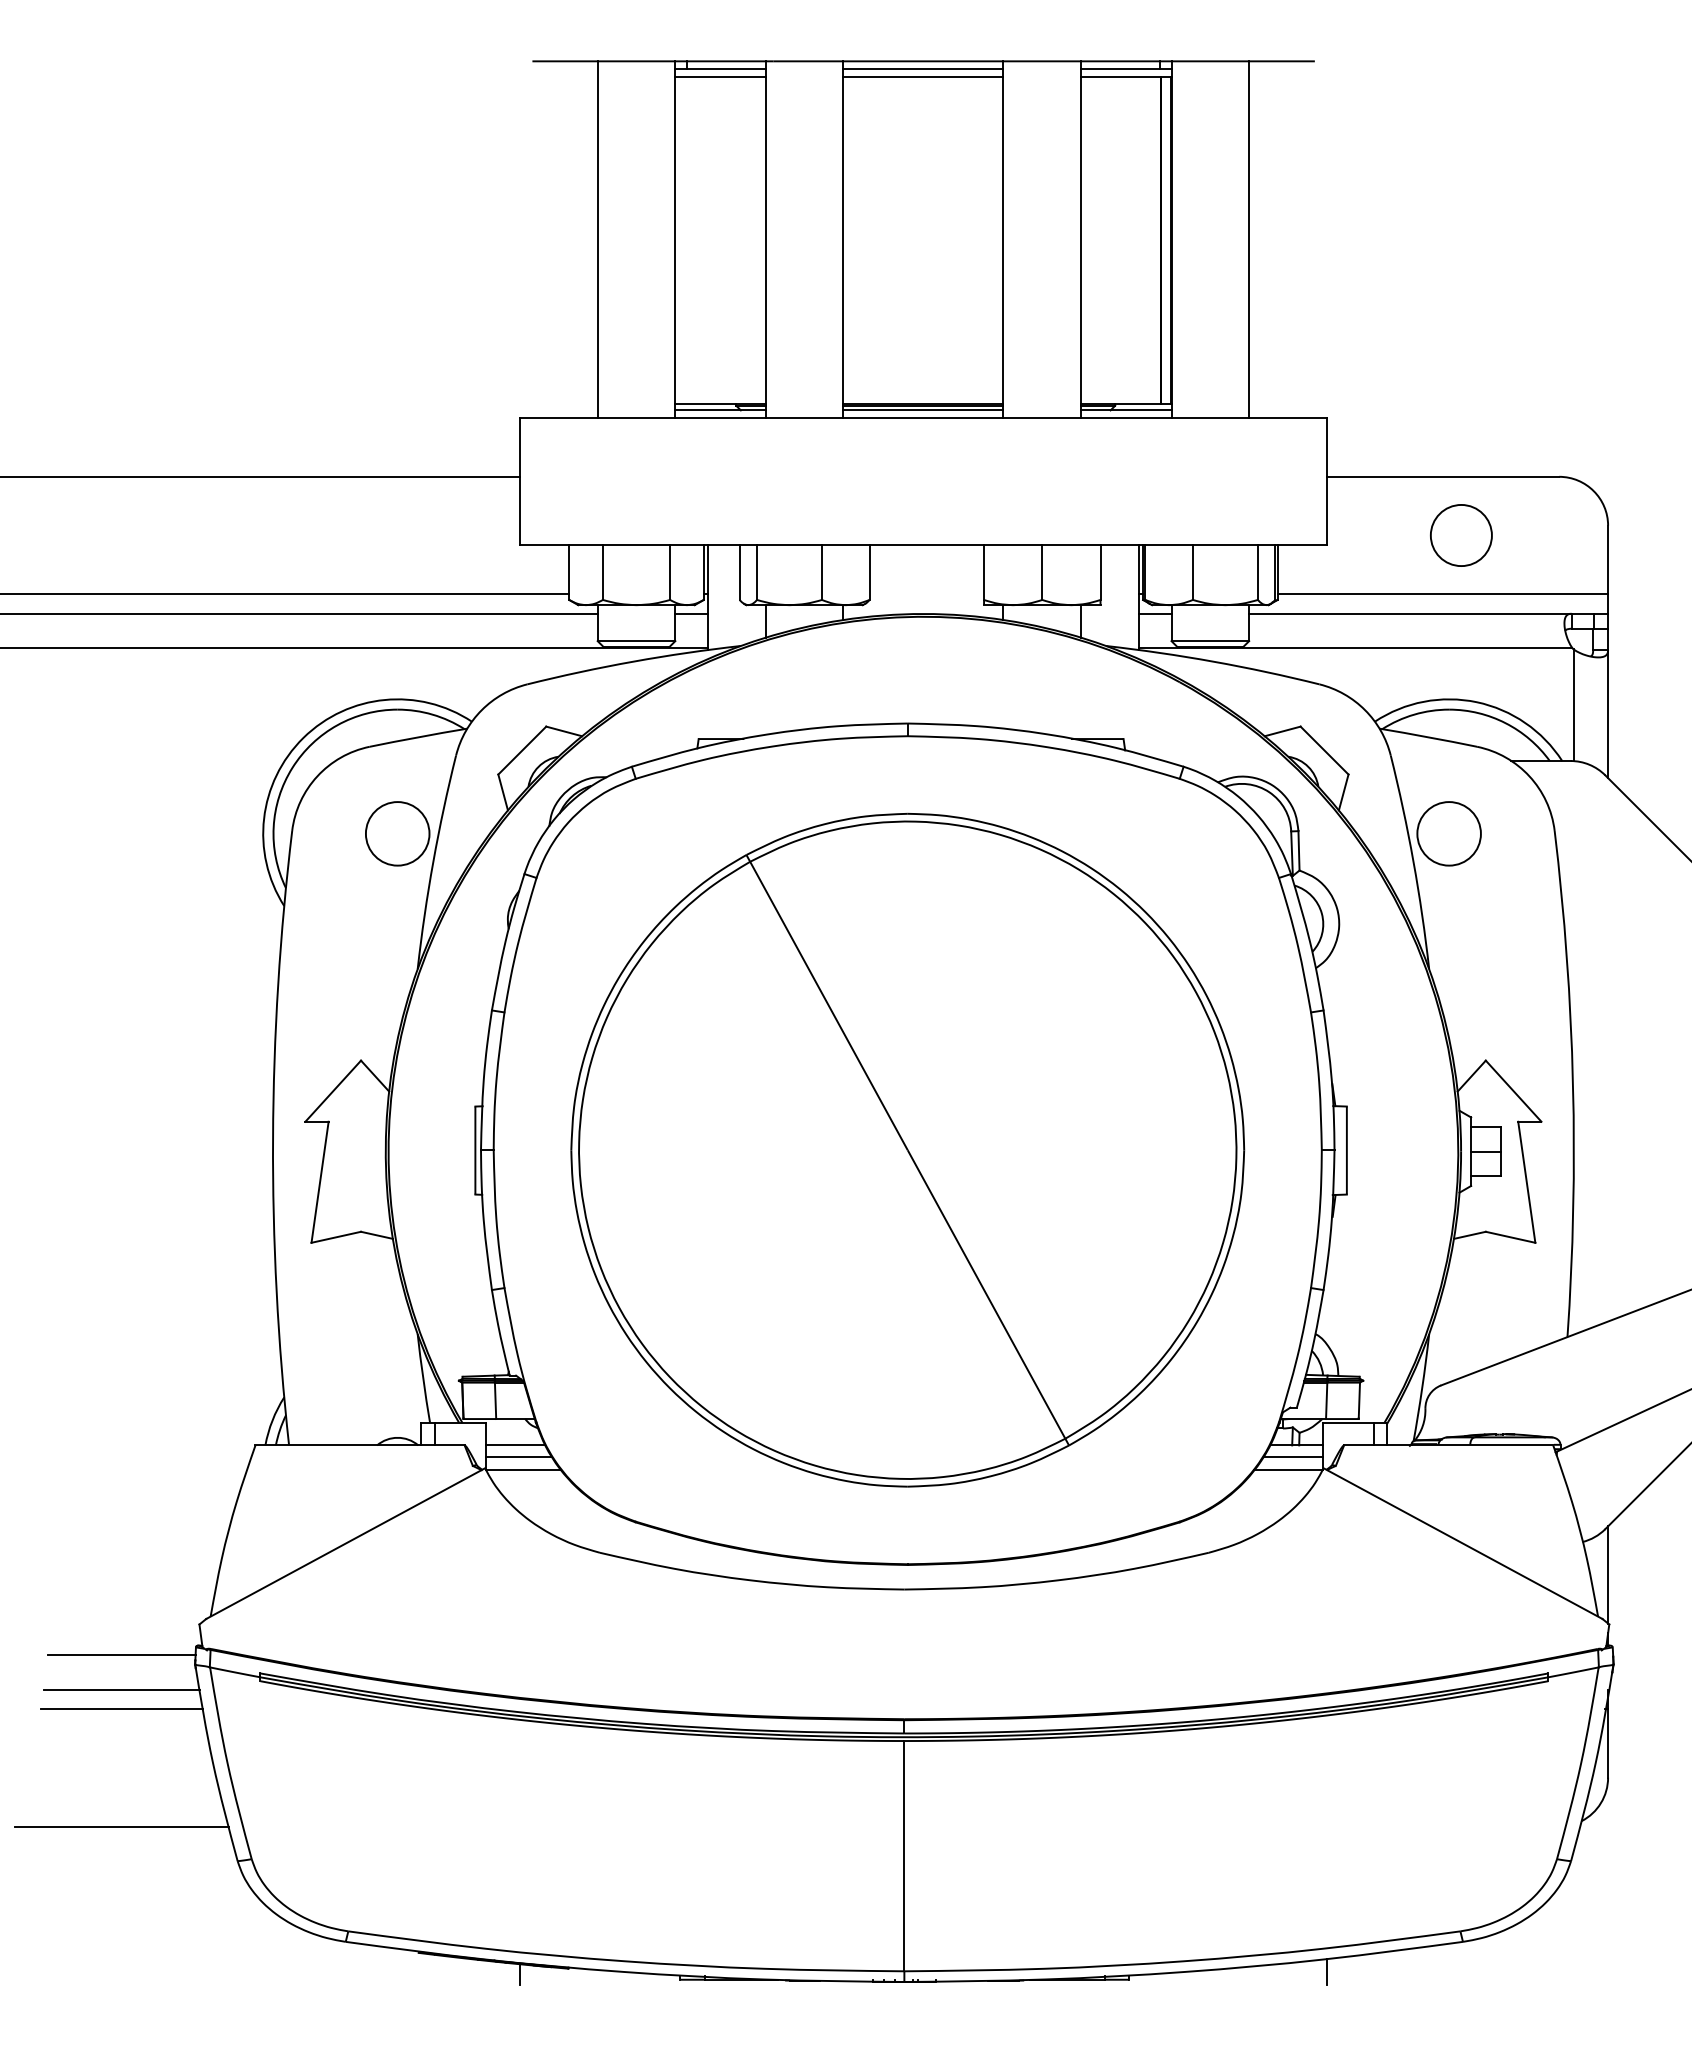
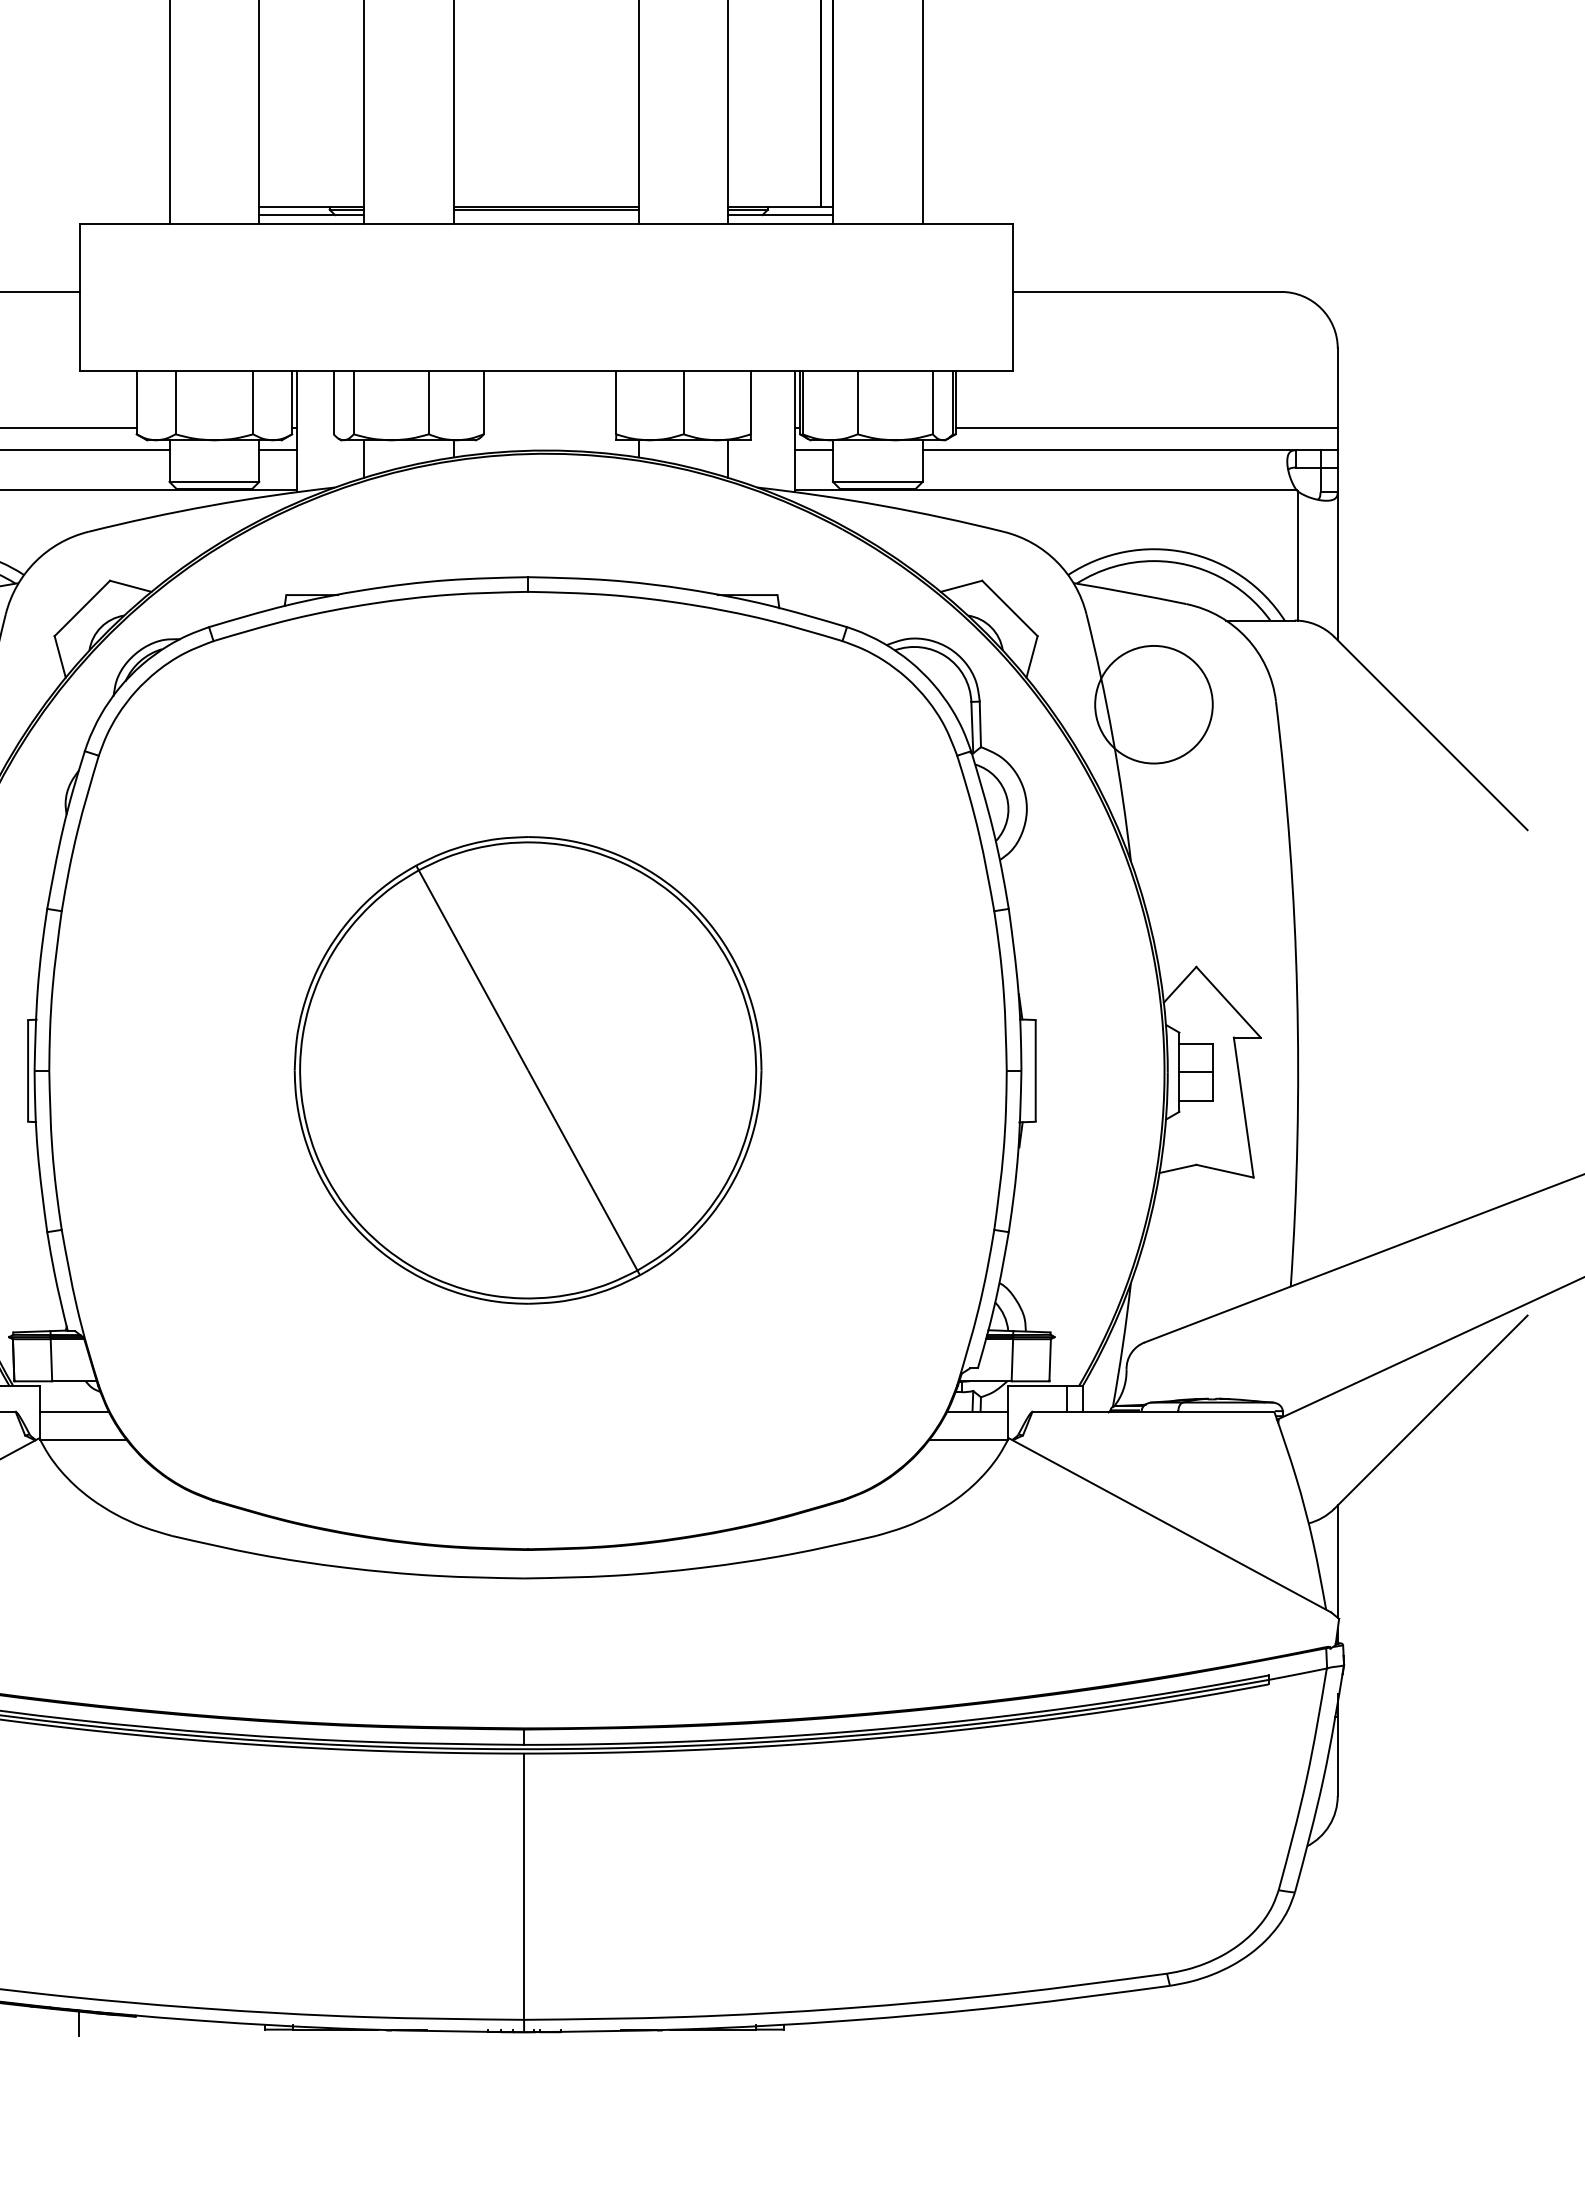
line: (923, 410) -> (546, 215), removed
circle: (1461, 535) -> (1168, 359), removed
circle: (1448, 833) -> (1153, 704), size x1.6
part: (907, 1149) -> (527, 1069), size x0.6
line: (518, 1456) -> (77, 1424), removed
line: (1292, 1456) -> (972, 1424), removed
line: (1327, 1972) -> (1013, 2021), removed

